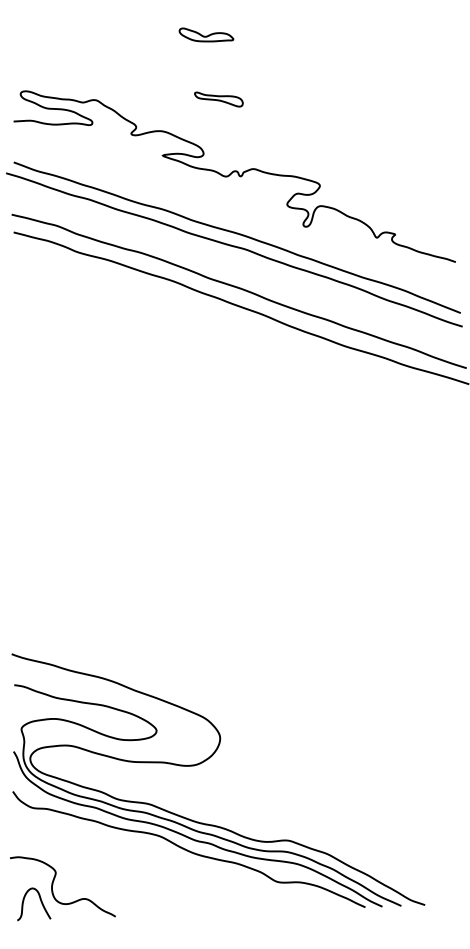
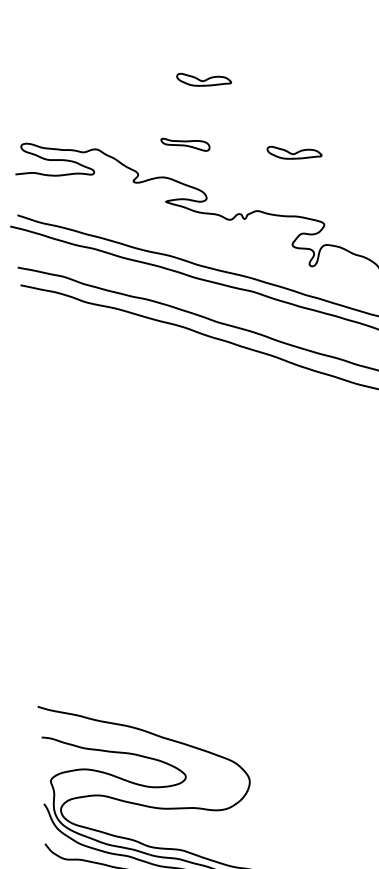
part: (218, 99) -> (185, 144), moved
part: (293, 111) -> (294, 151), added

